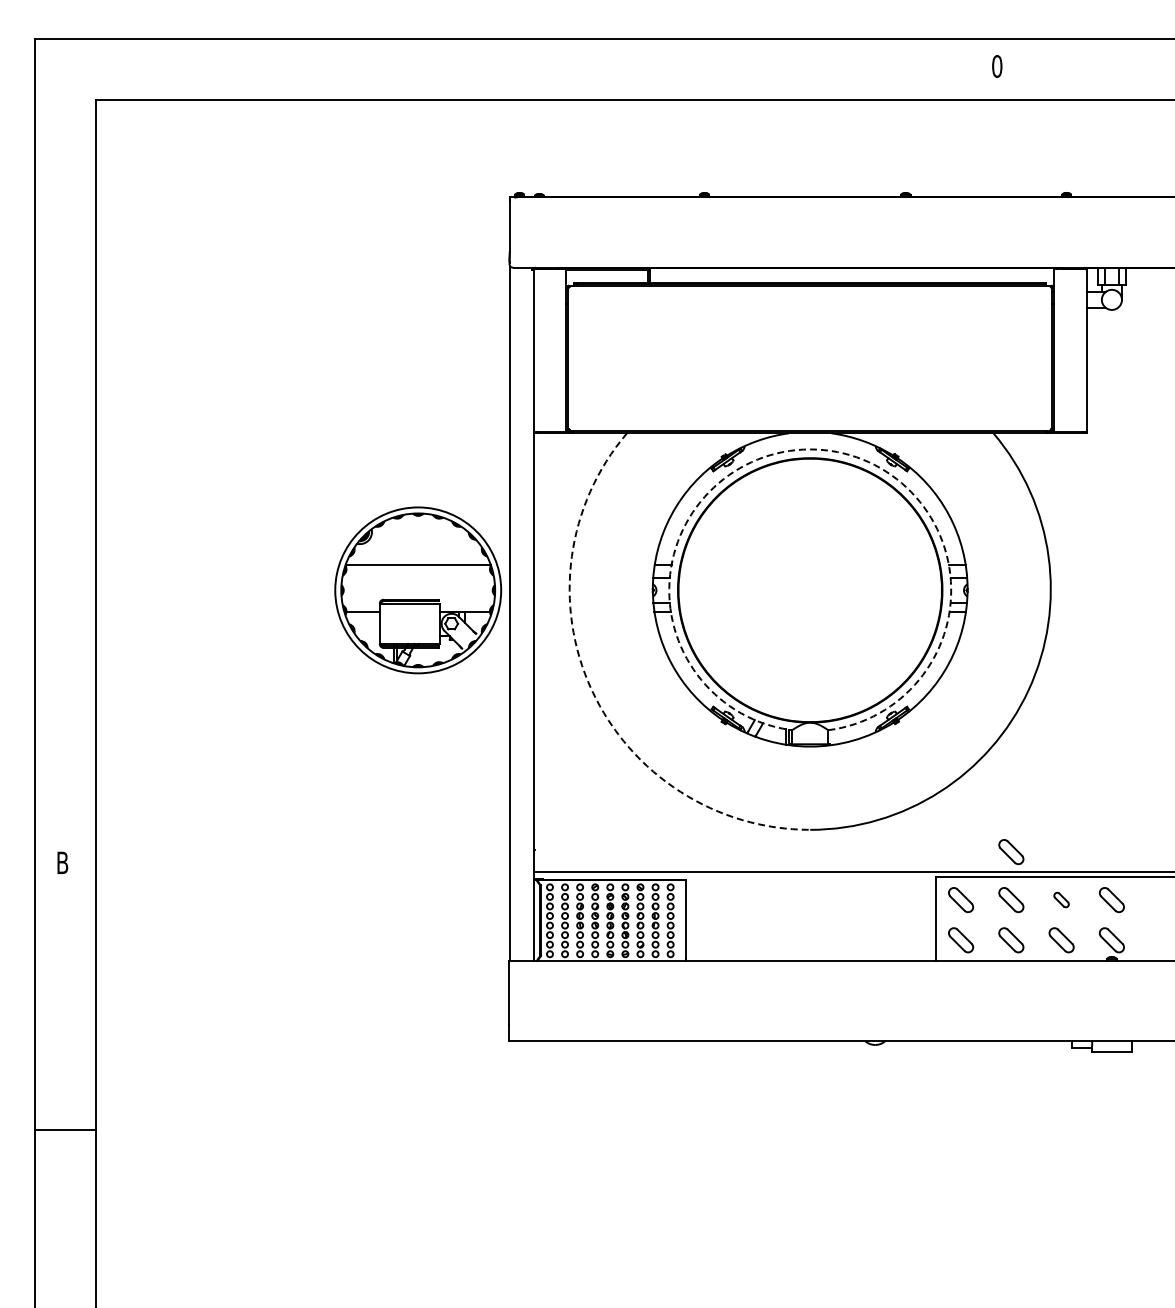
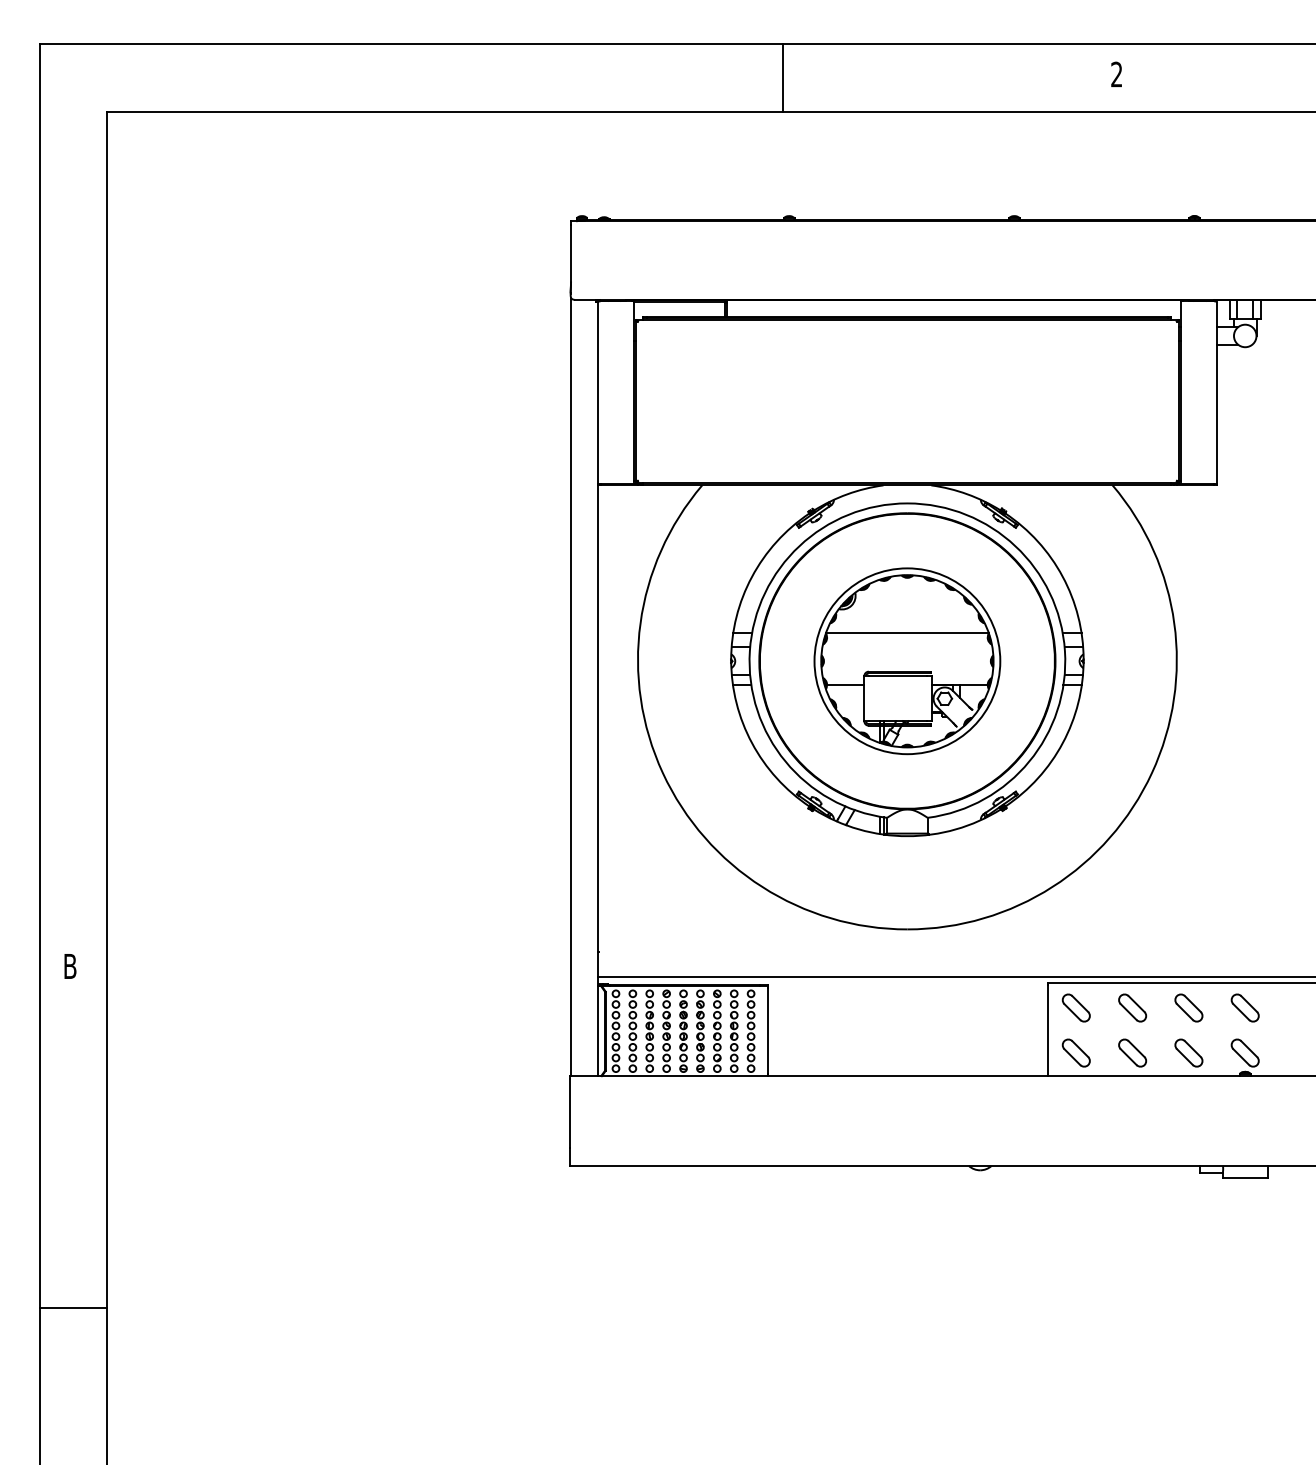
text: (997, 66) -> (1117, 74), 0 -> 2
line: (699, 69) -> (783, 77), added
arc: (810, 449) -> (907, 503), dashed -> solid
part: (418, 590) -> (907, 661), moved
arc: (591, 690) -> (662, 773), dashed -> solid
part: (1011, 851) -> (1132, 953), removed
part: (1061, 899) -> (1188, 1007), size x1.67
line: (65, 1129) -> (73, 1307), moved

